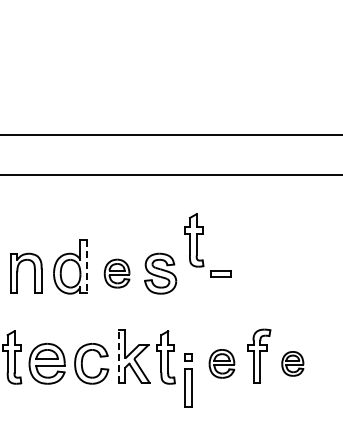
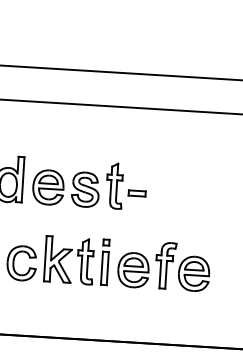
part: (194, 240) -> (114, 186), moved
line: (87, 267) -> (23, 180), dashed -> solid
part: (116, 273) -> (47, 187), size x1.43
line: (118, 356) -> (45, 258), dashed -> solid
part: (221, 363) -> (133, 269), size x1.43
part: (292, 363) -> (193, 273), size x1.67
part: (188, 380) -> (105, 262), moved

